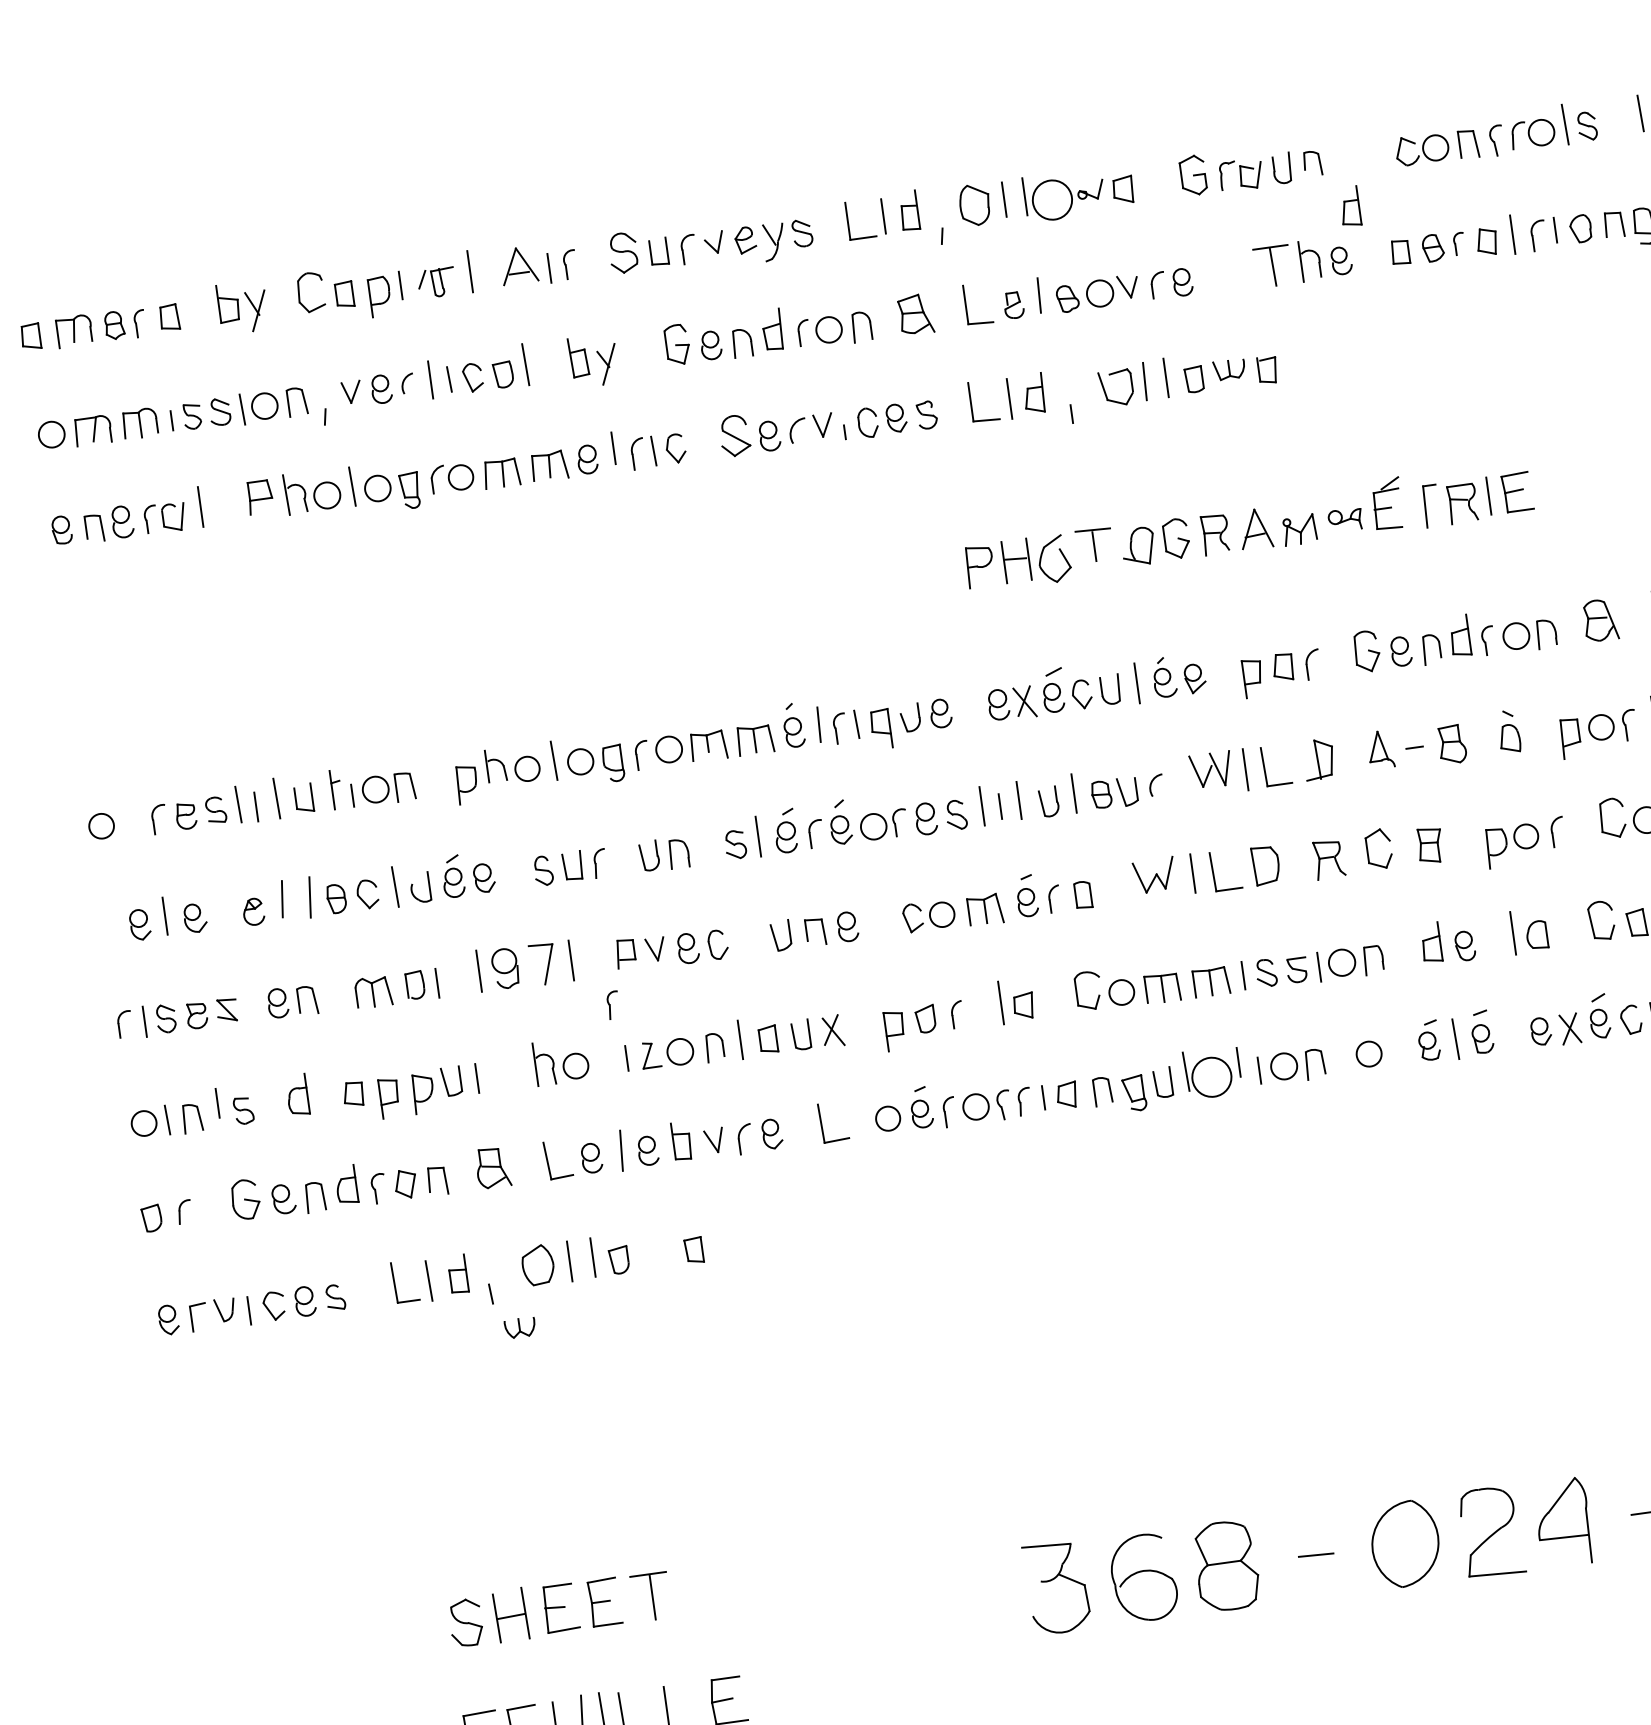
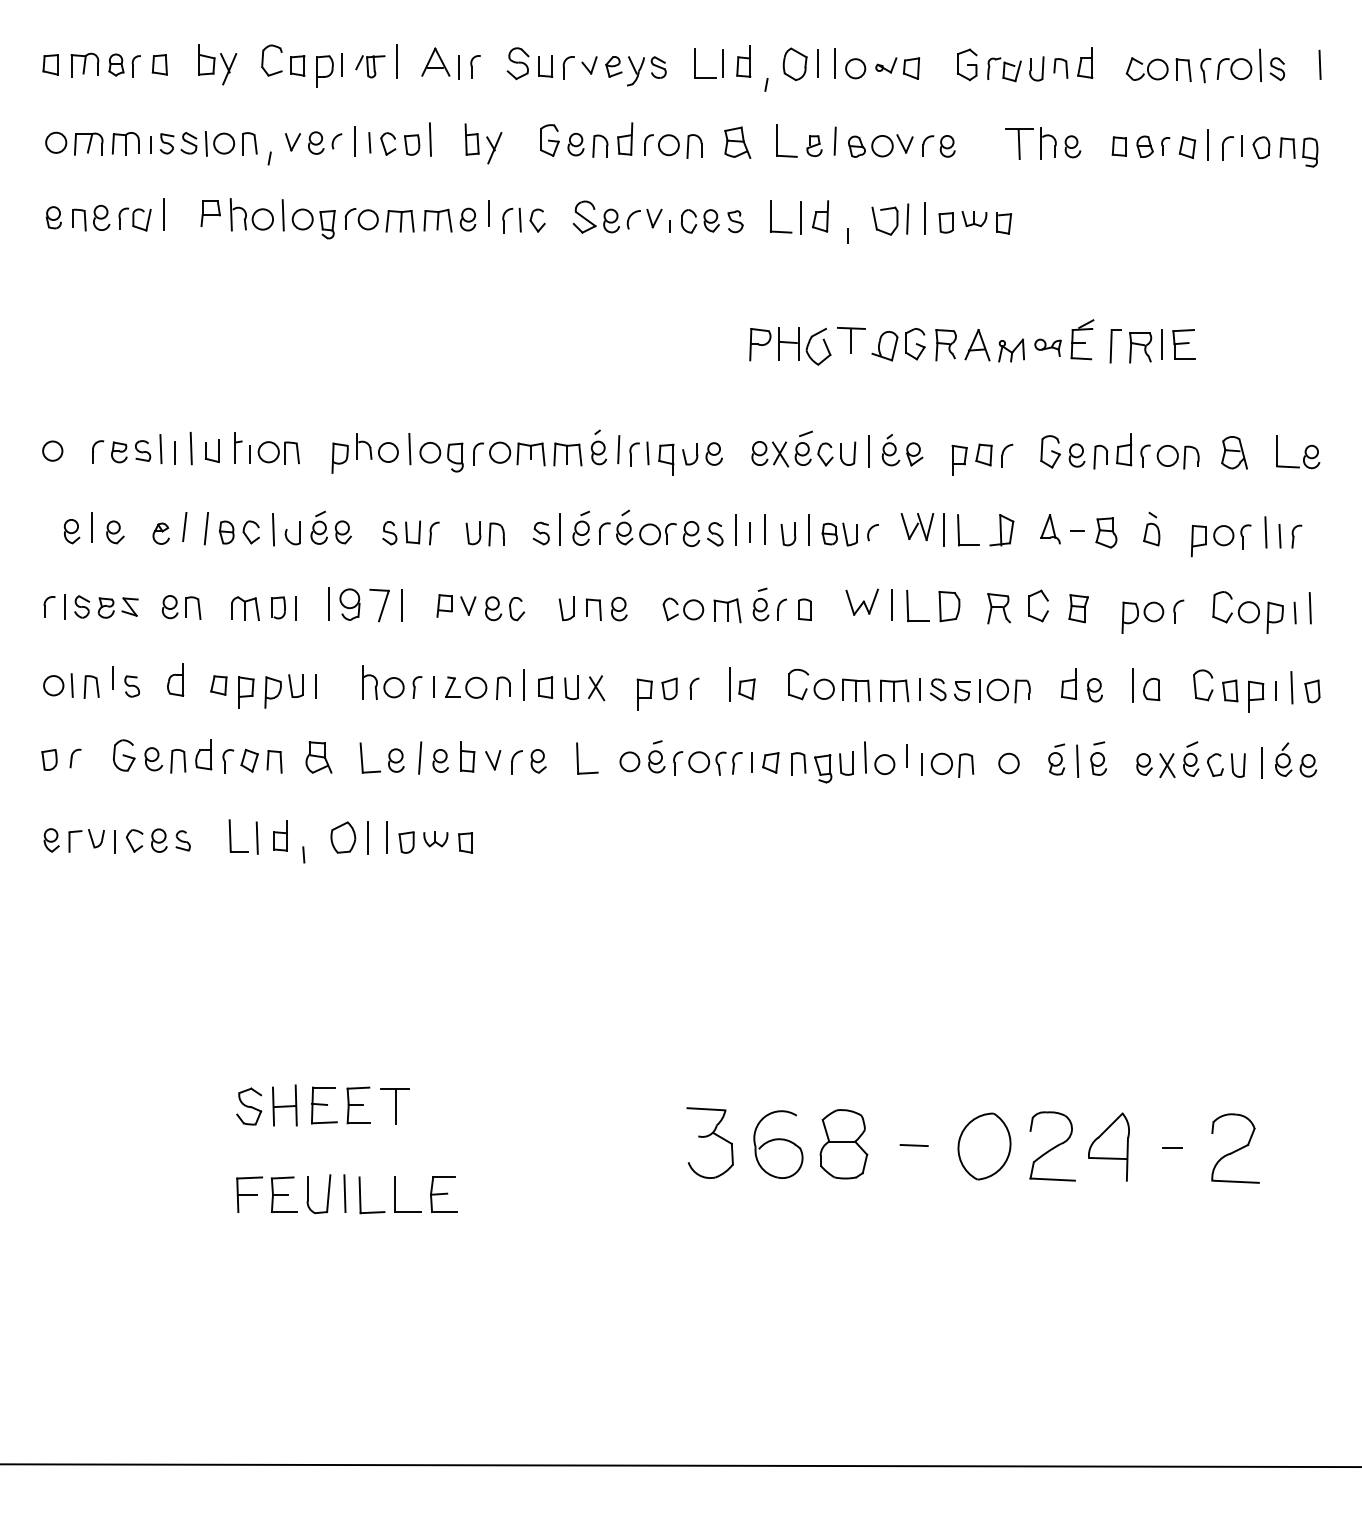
circle: (1052, 199) -> (855, 68), size x0.62
part: (1350, 206) -> (1085, 62), moved
part: (613, 1005) -> (417, 687), moved
circle: (1211, 1077) -> (884, 764), size x0.62
part: (519, 1328) -> (435, 839), moved

